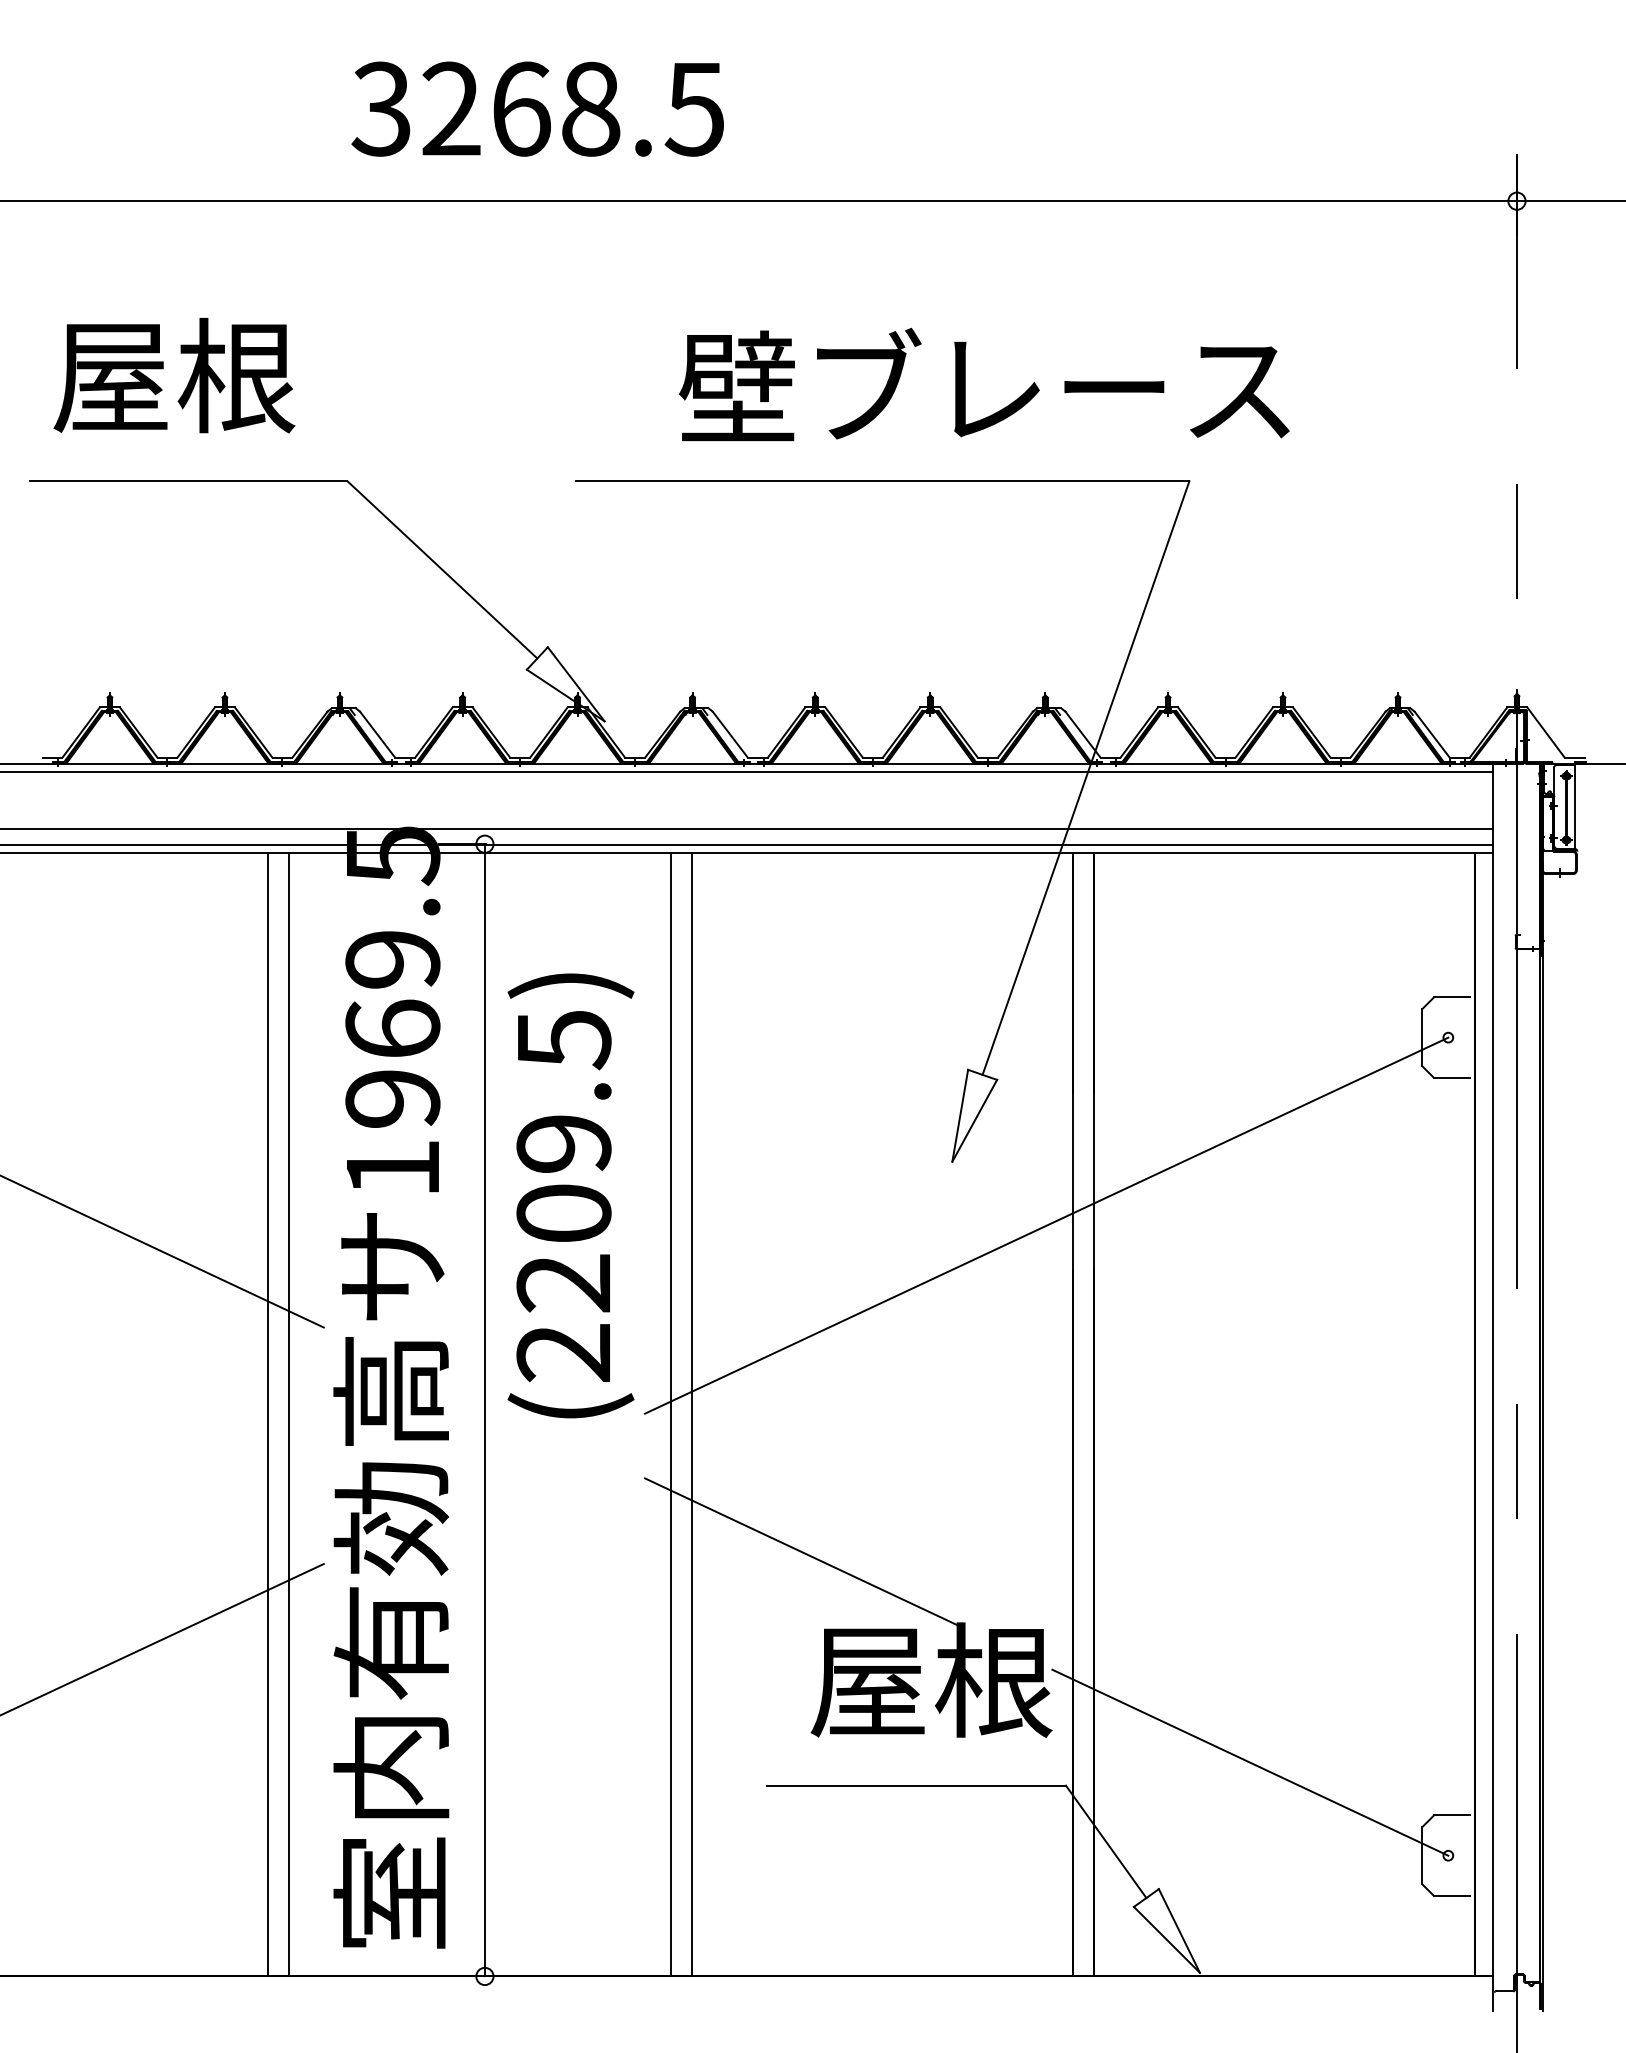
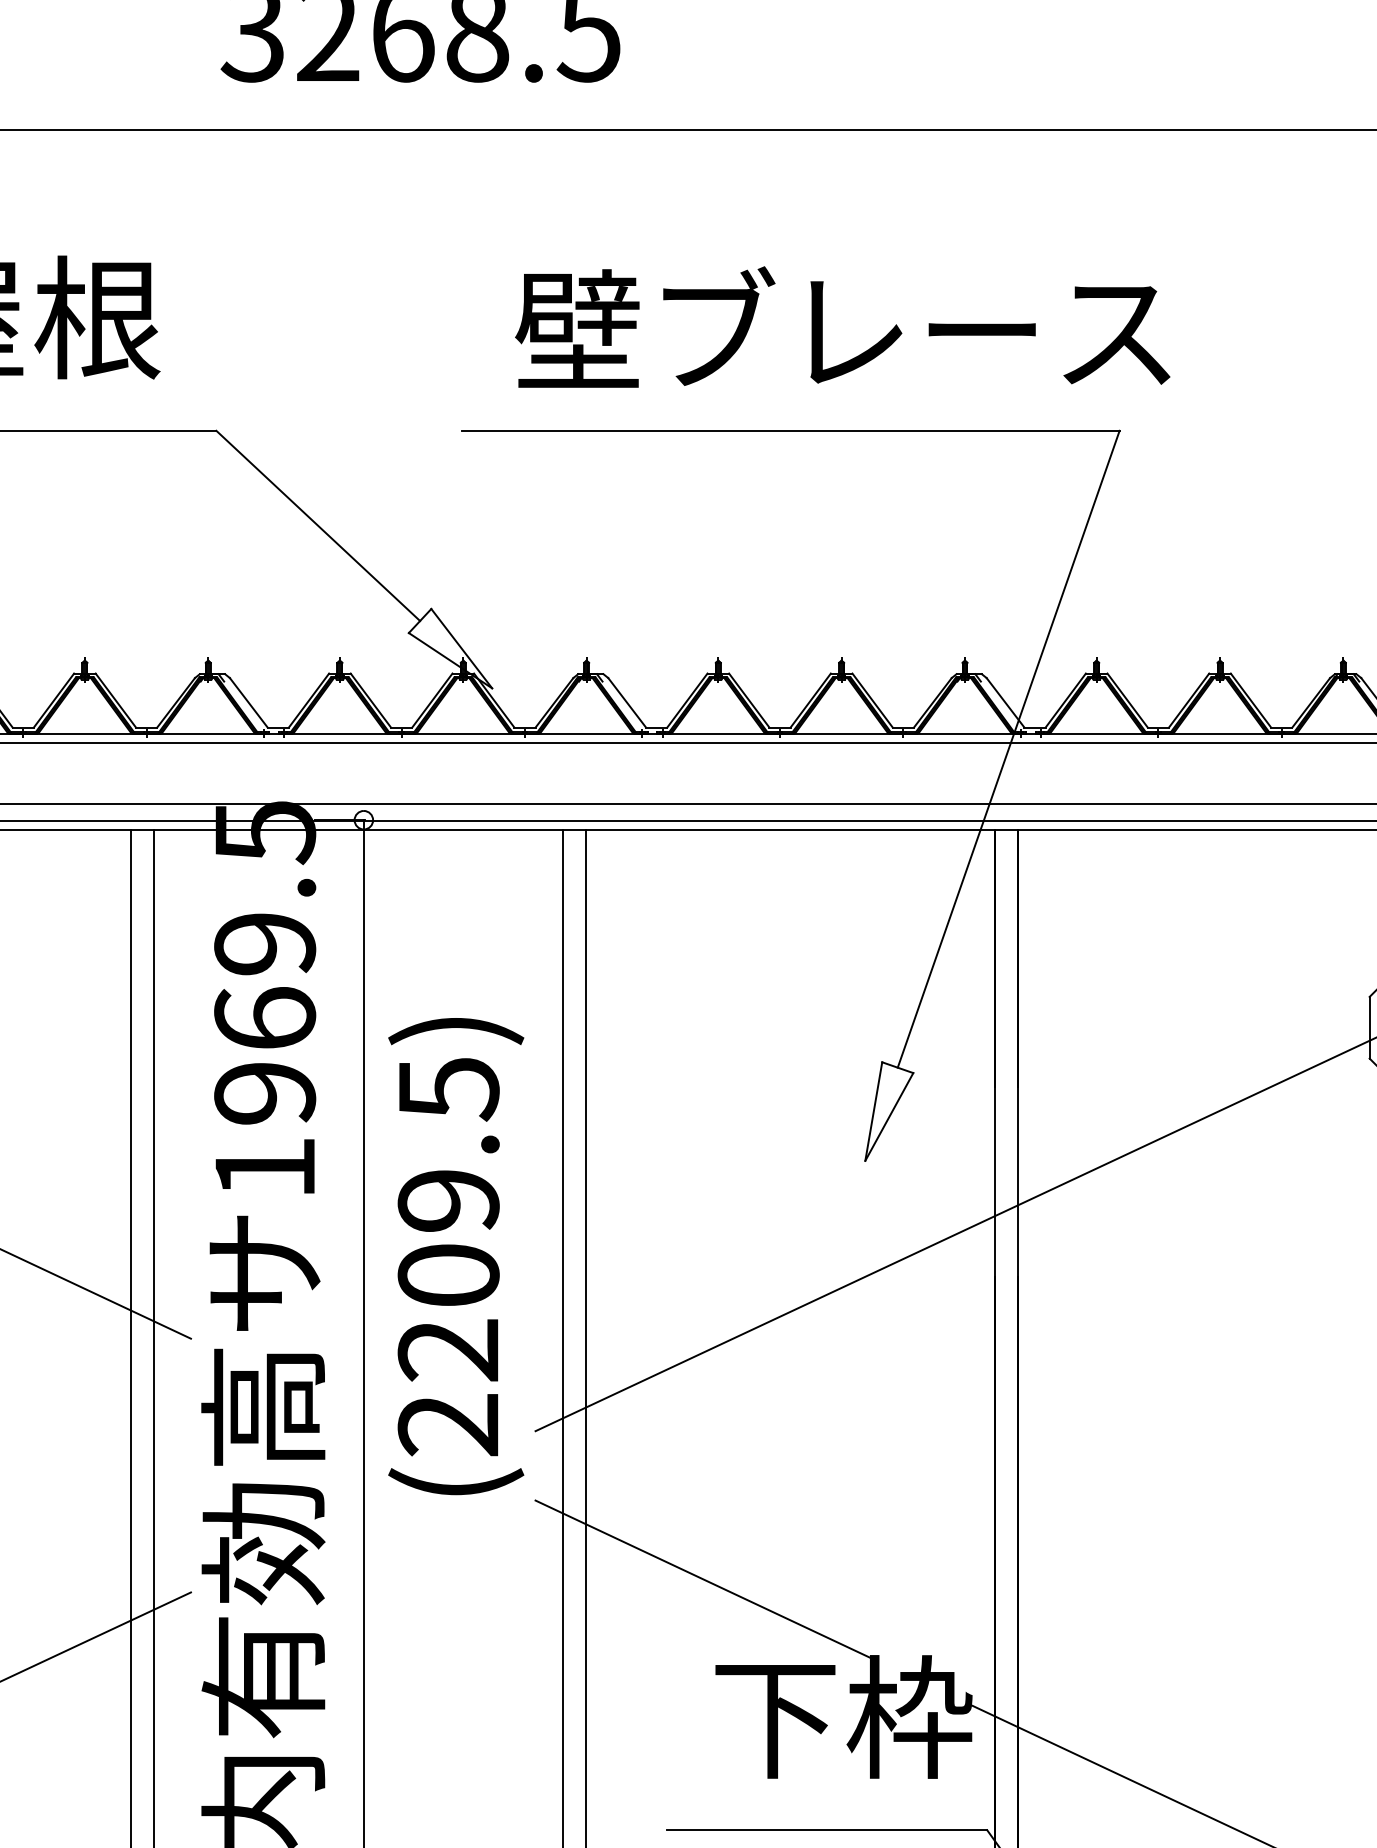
text: (983, 384) -> (841, 327), moved
text: (570, 1195) -> (455, 1256), moved
text: (931, 1679) -> (842, 1716), 屋根 -> 下枠

